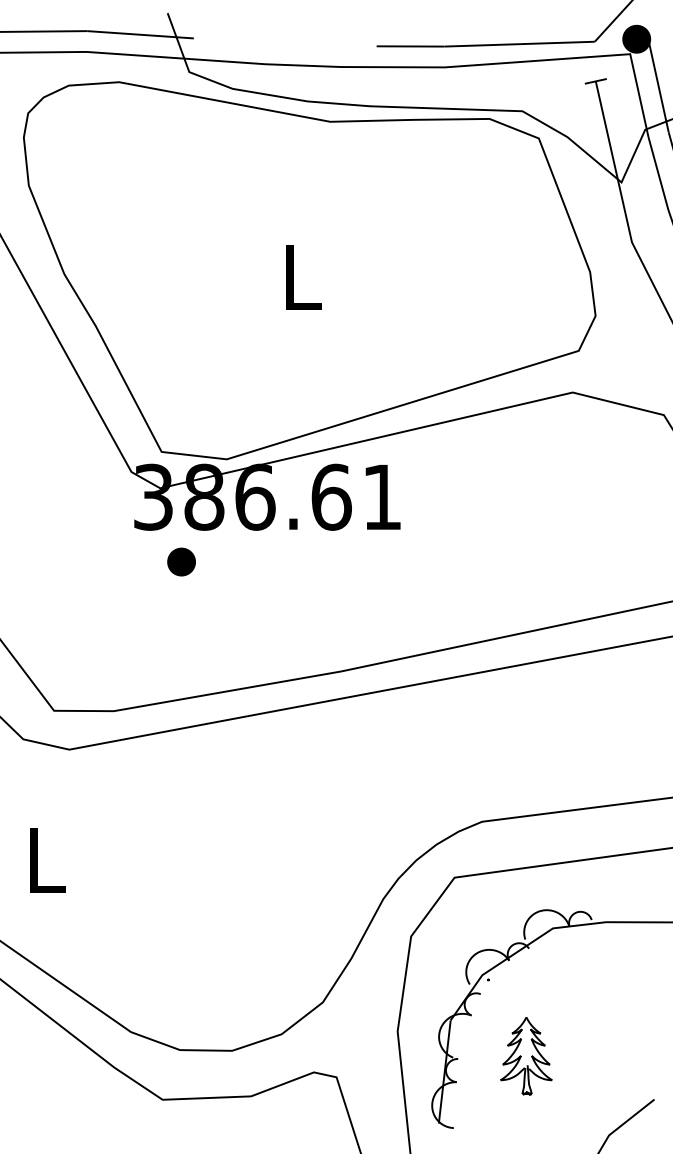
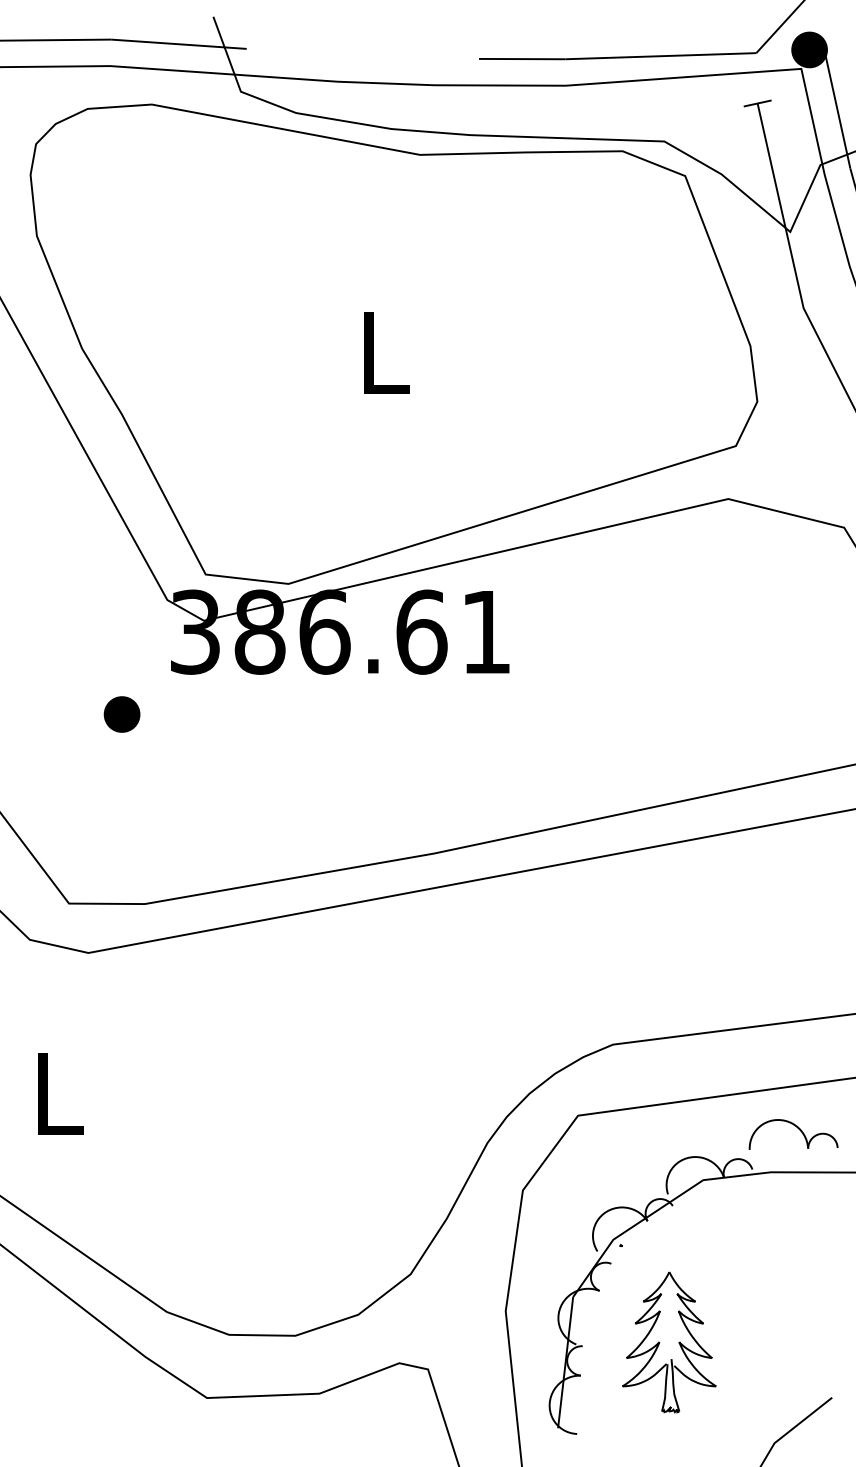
part: (181, 562) -> (121, 714), moved
part: (627, 888) -> (798, 1129), added
part: (526, 1056) -> (669, 1342), size x1.43

